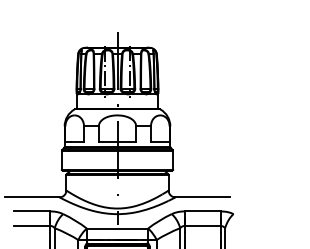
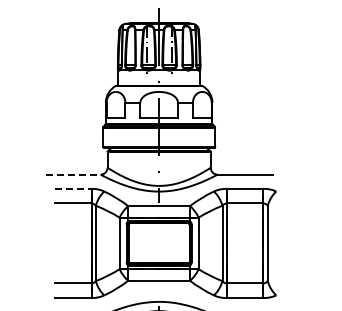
line: (32, 197) -> (73, 174), solid -> dashed
line: (32, 211) -> (73, 188), solid -> dashed

